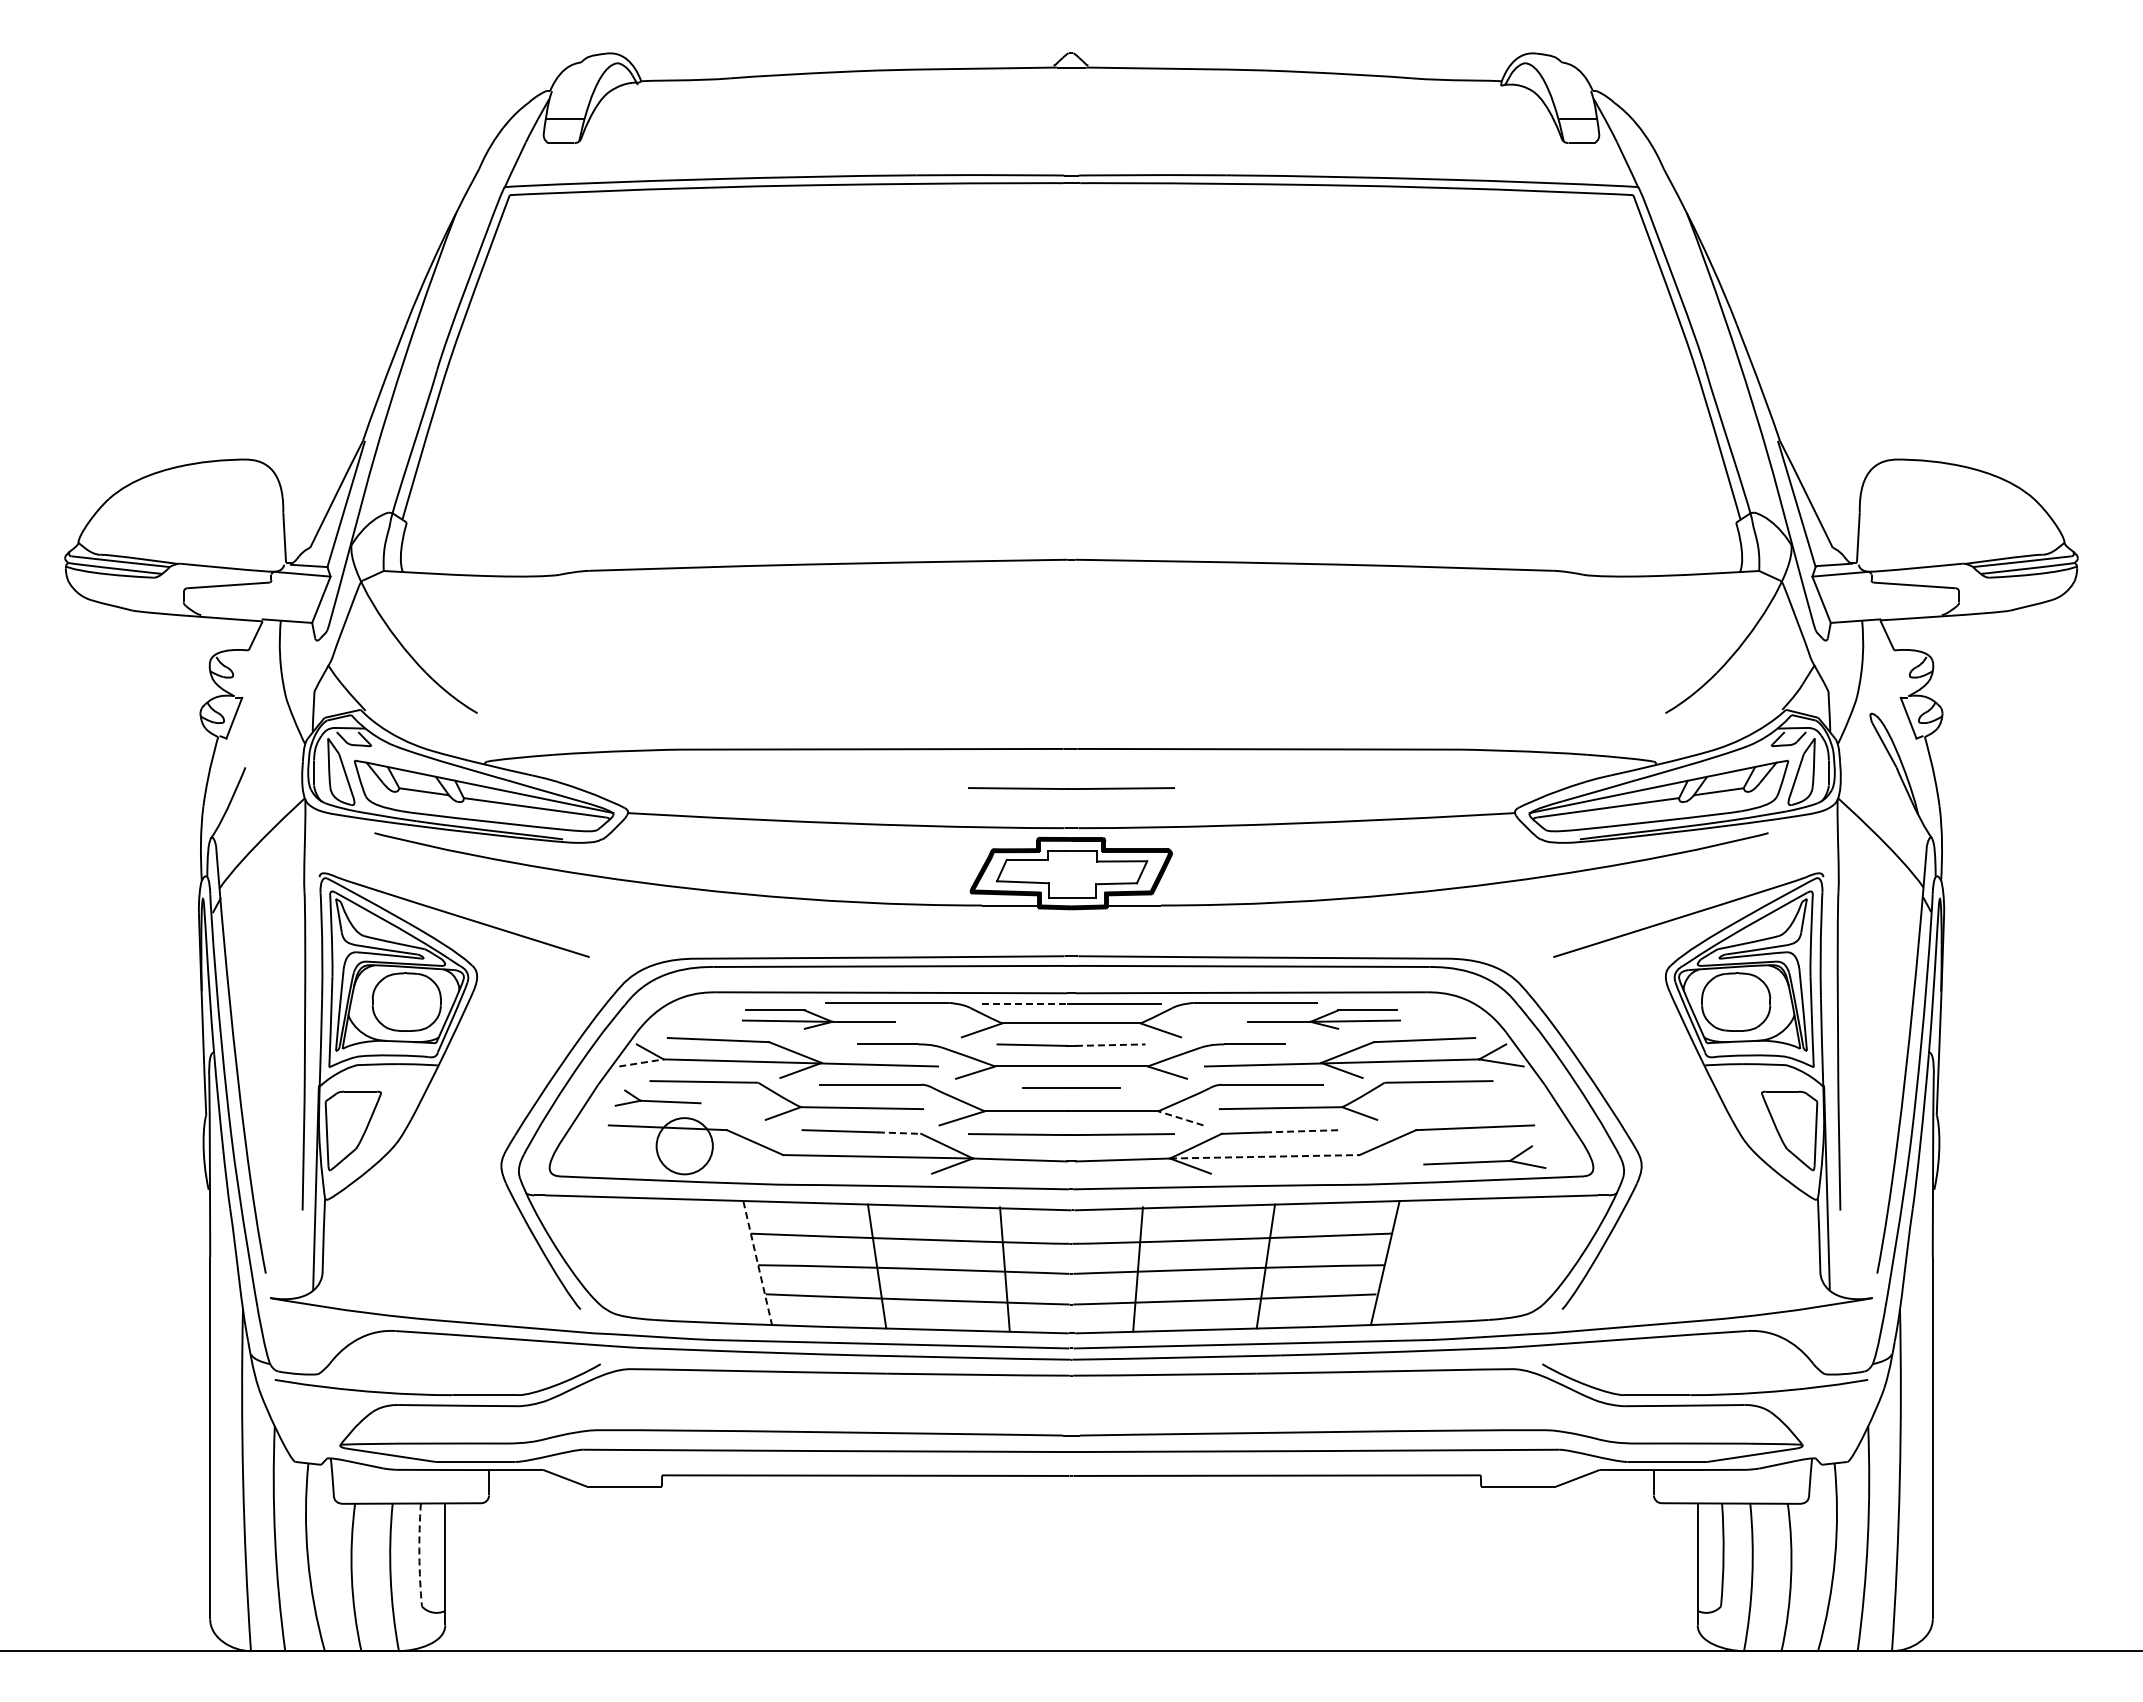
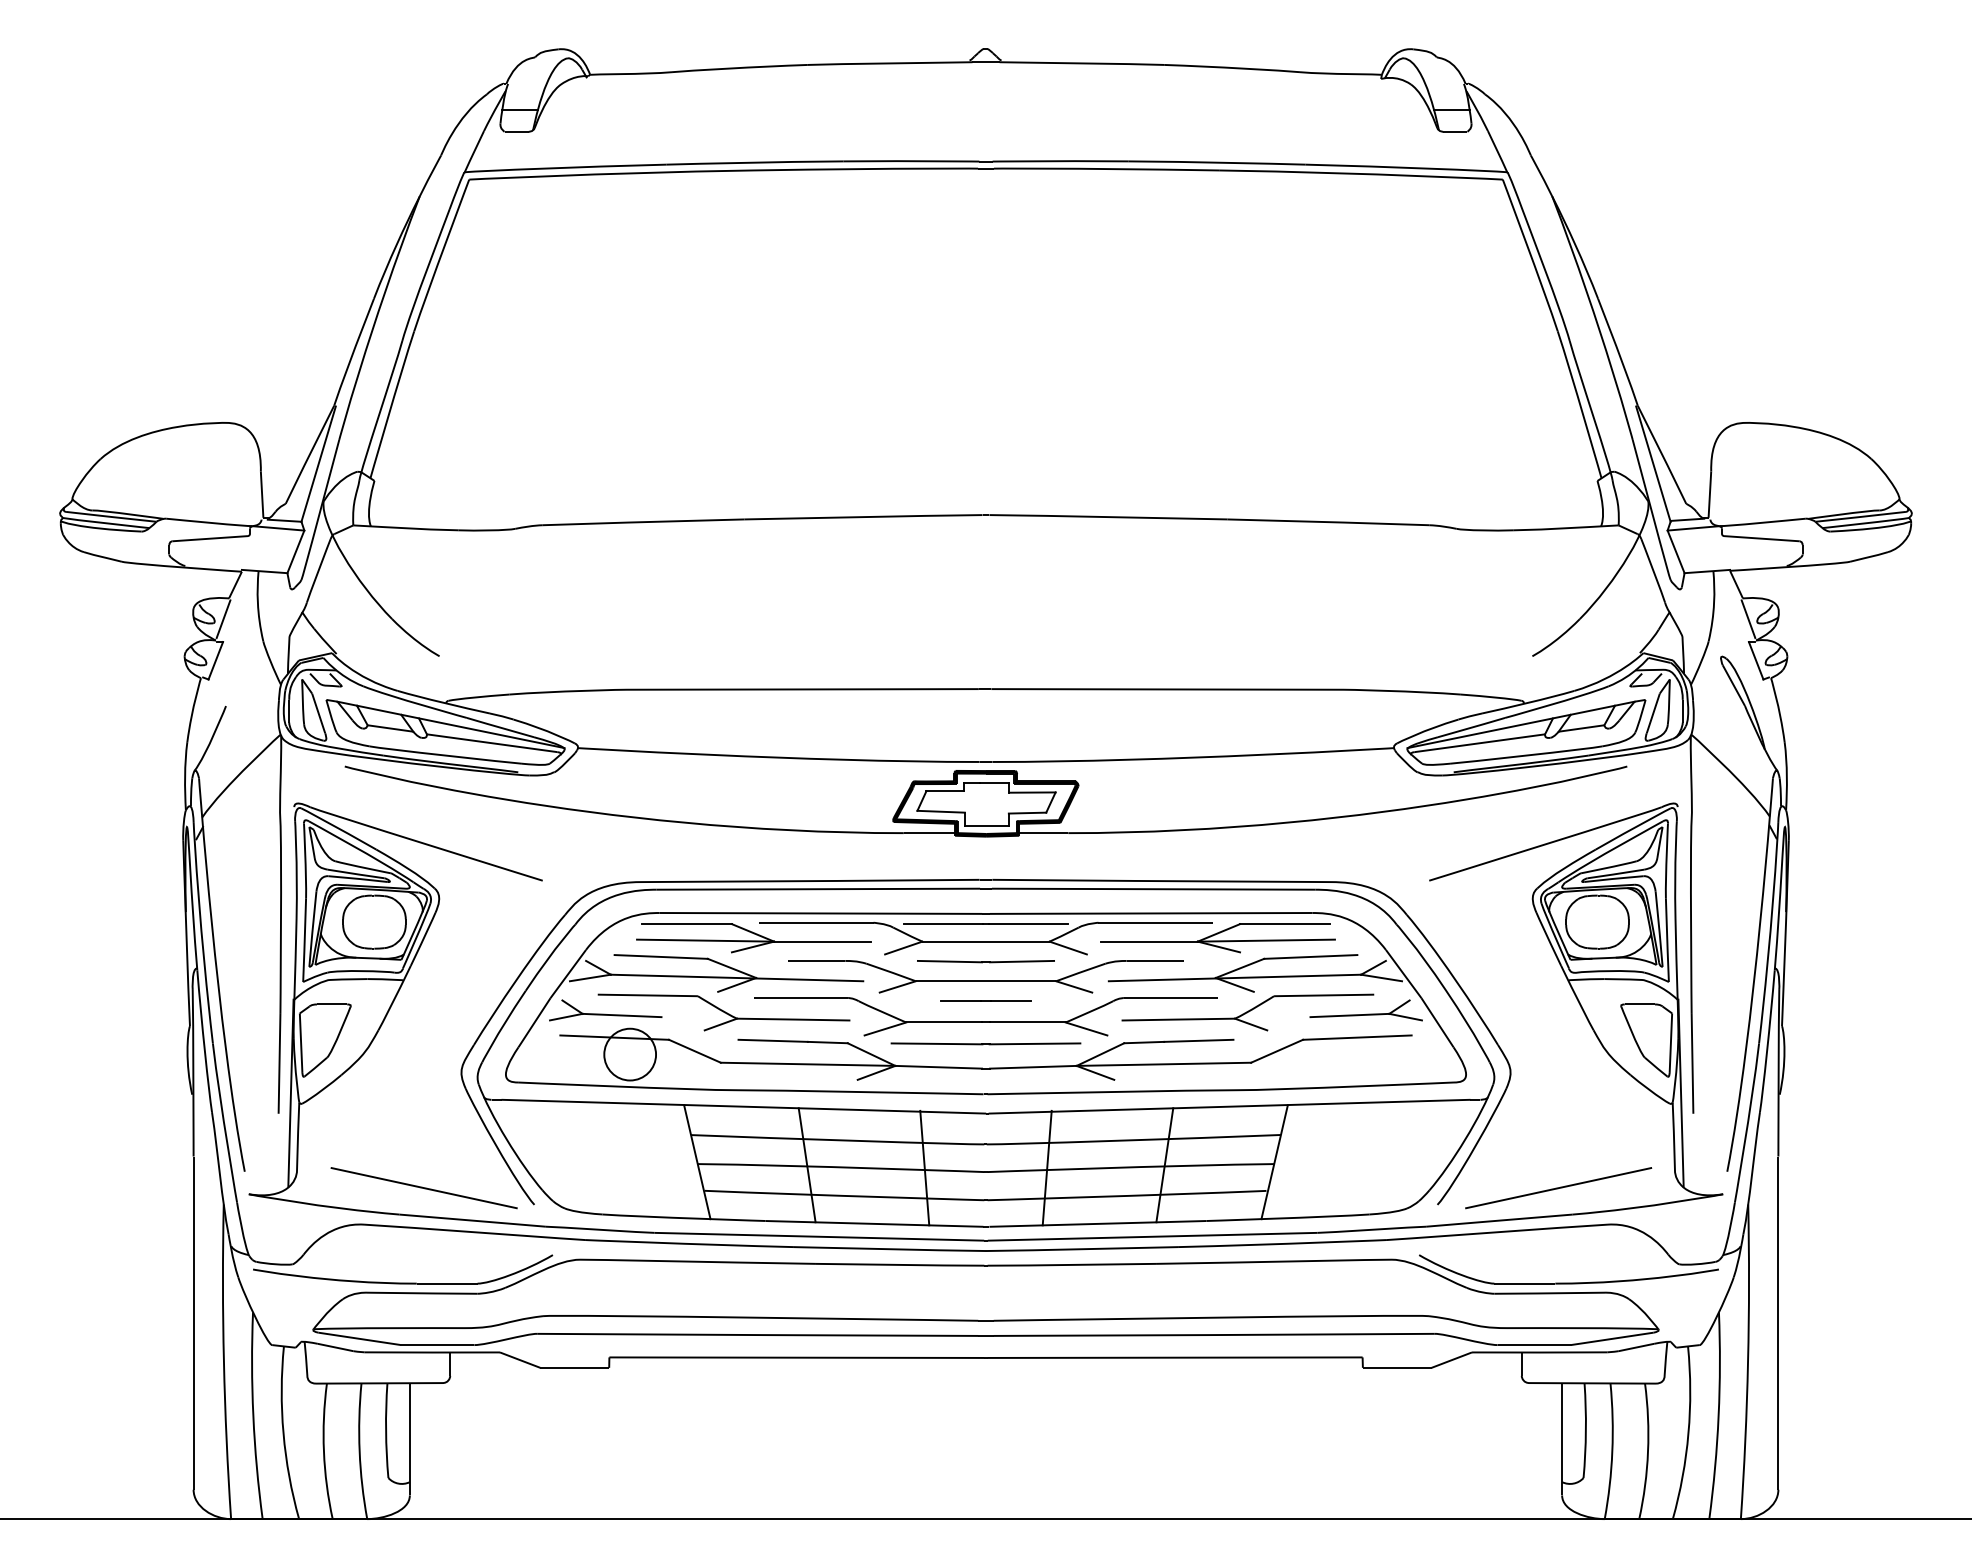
line: (242, 672) -> (223, 618), added
line: (1899, 672) -> (1747, 618), added
line: (1071, 788) -> (986, 725), removed
line: (1025, 1004) -> (943, 924), dashed -> solid
part: (818, 1019) -> (753, 938), size x1.67
part: (1323, 1019) -> (1217, 938), size x1.67
line: (1110, 1045) -> (1021, 961), dashed -> solid
line: (641, 1062) -> (590, 977), dashed -> solid
part: (657, 1097) -> (605, 1009), size x1.43
line: (1180, 1118) -> (1086, 1029), dashed -> solid
line: (1302, 1131) -> (1198, 1041), dashed -> solid
line: (899, 1133) -> (827, 1042), dashed -> solid
line: (1264, 1156) -> (1163, 1064), dashed -> solid
part: (1484, 1156) -> (1365, 1009), moved
line: (757, 1263) -> (697, 1162), dashed -> solid
line: (460, 1291) -> (423, 1188), added
line: (1693, 1291) -> (1558, 1188), added
arc: (419, 1555) -> (386, 1431), dashed -> solid

